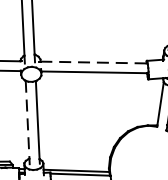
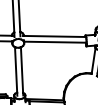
line: (93, 62) -> (54, 36), dashed -> solid
line: (28, 119) -> (16, 69), dashed -> solid

